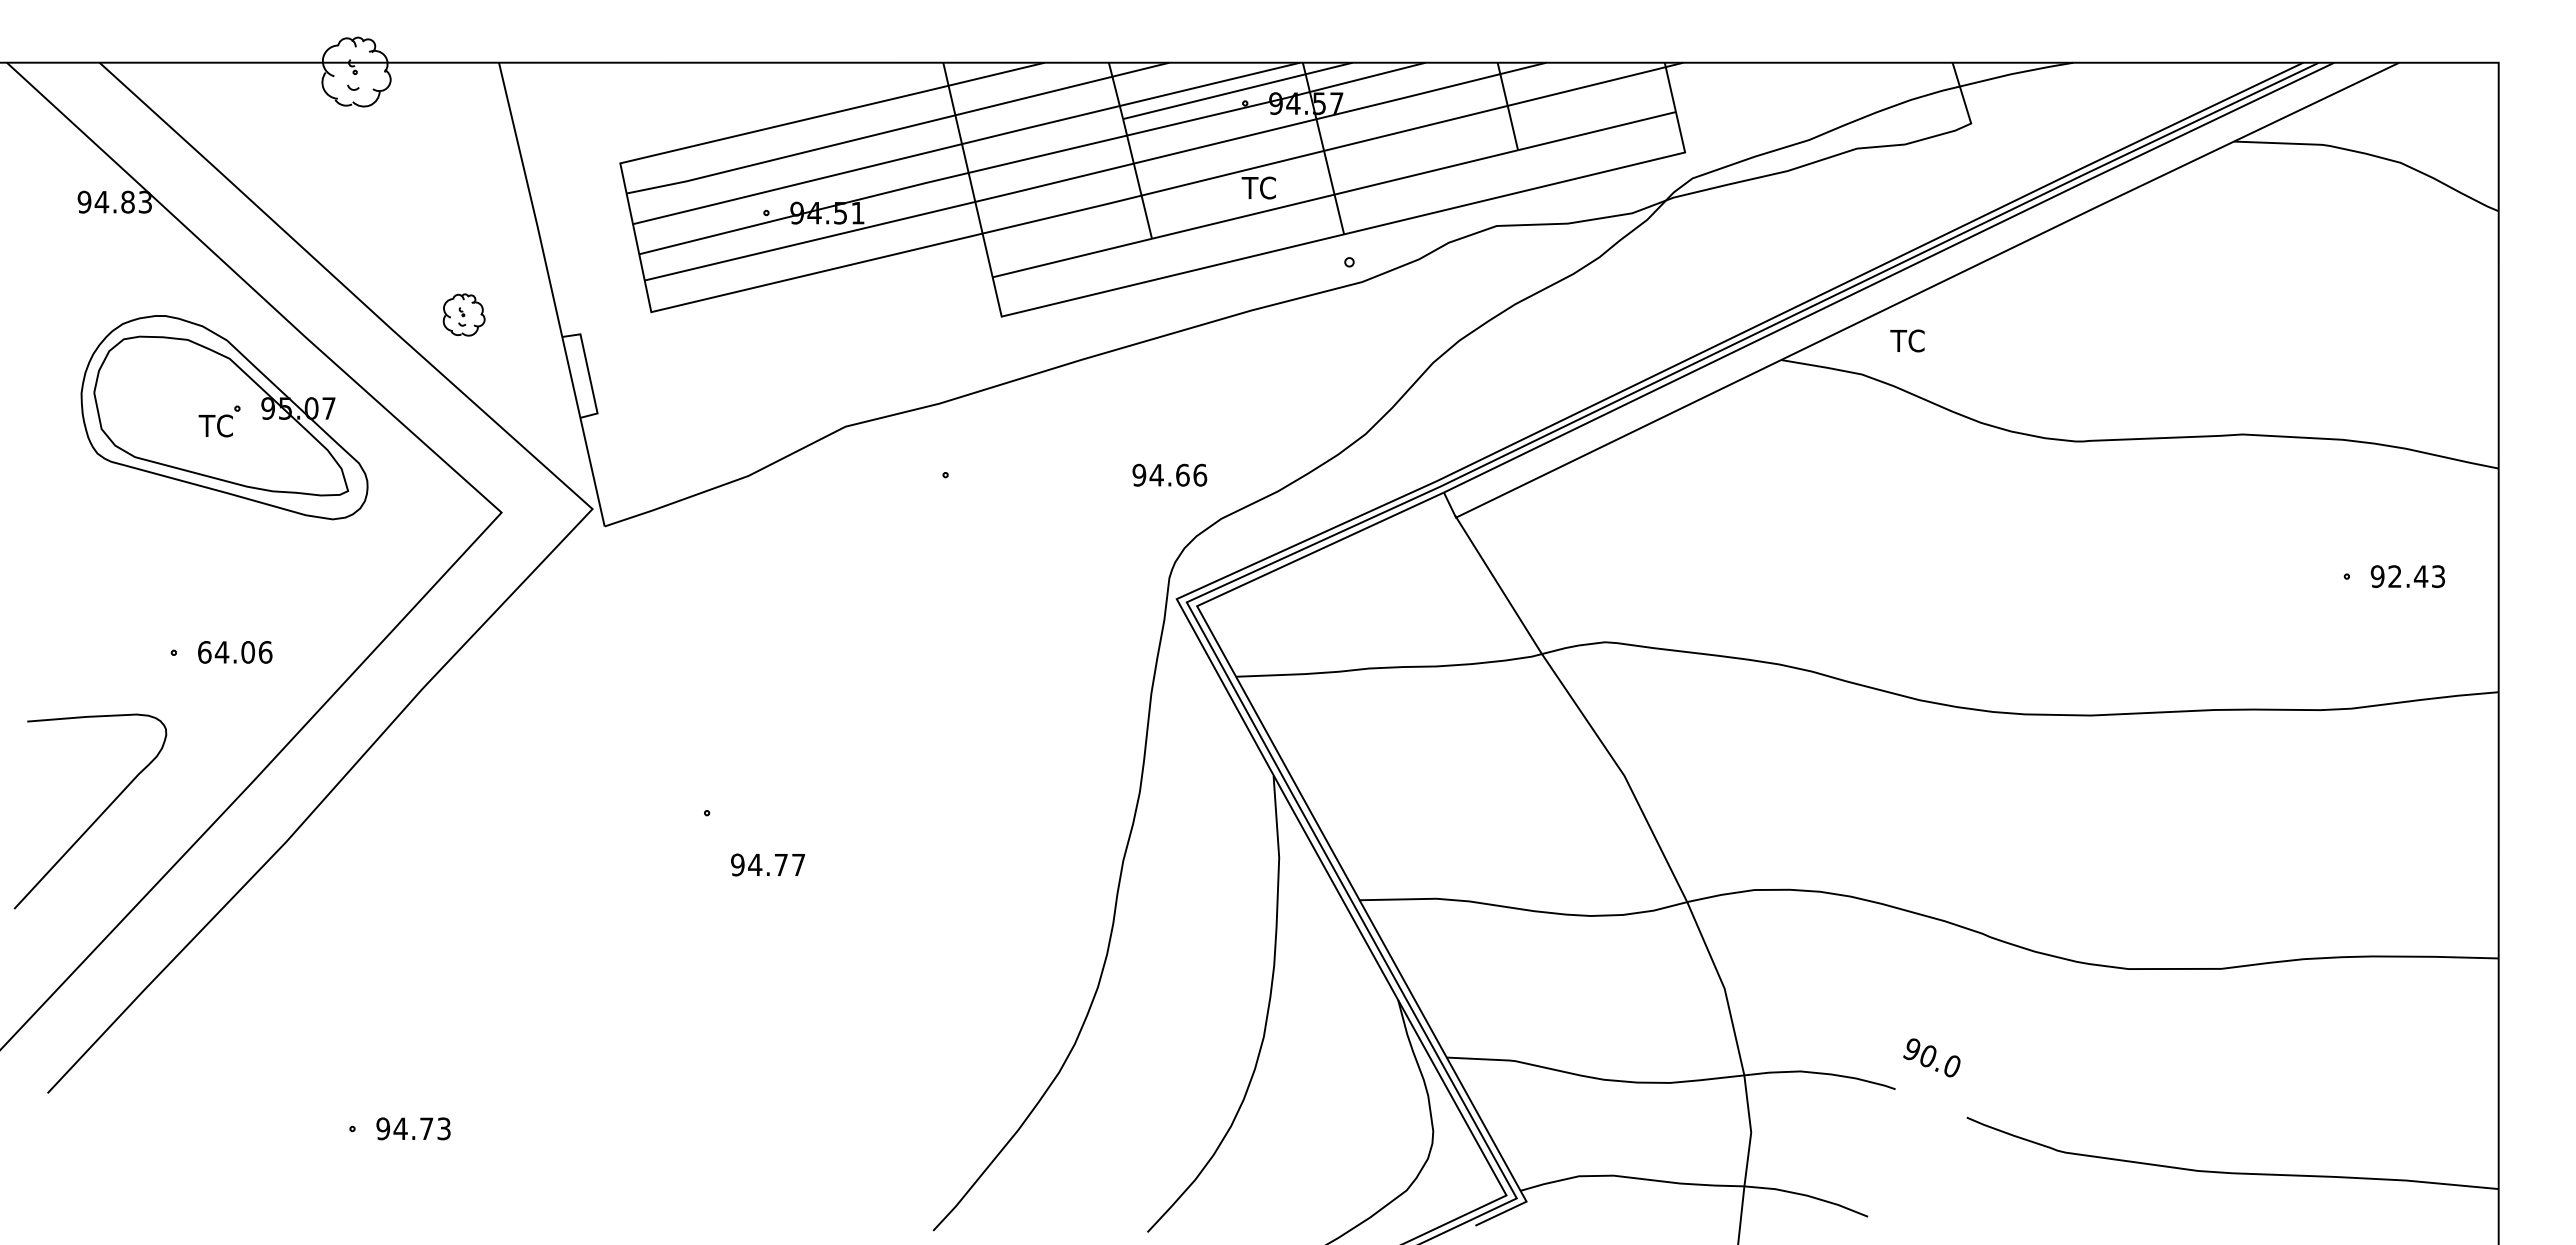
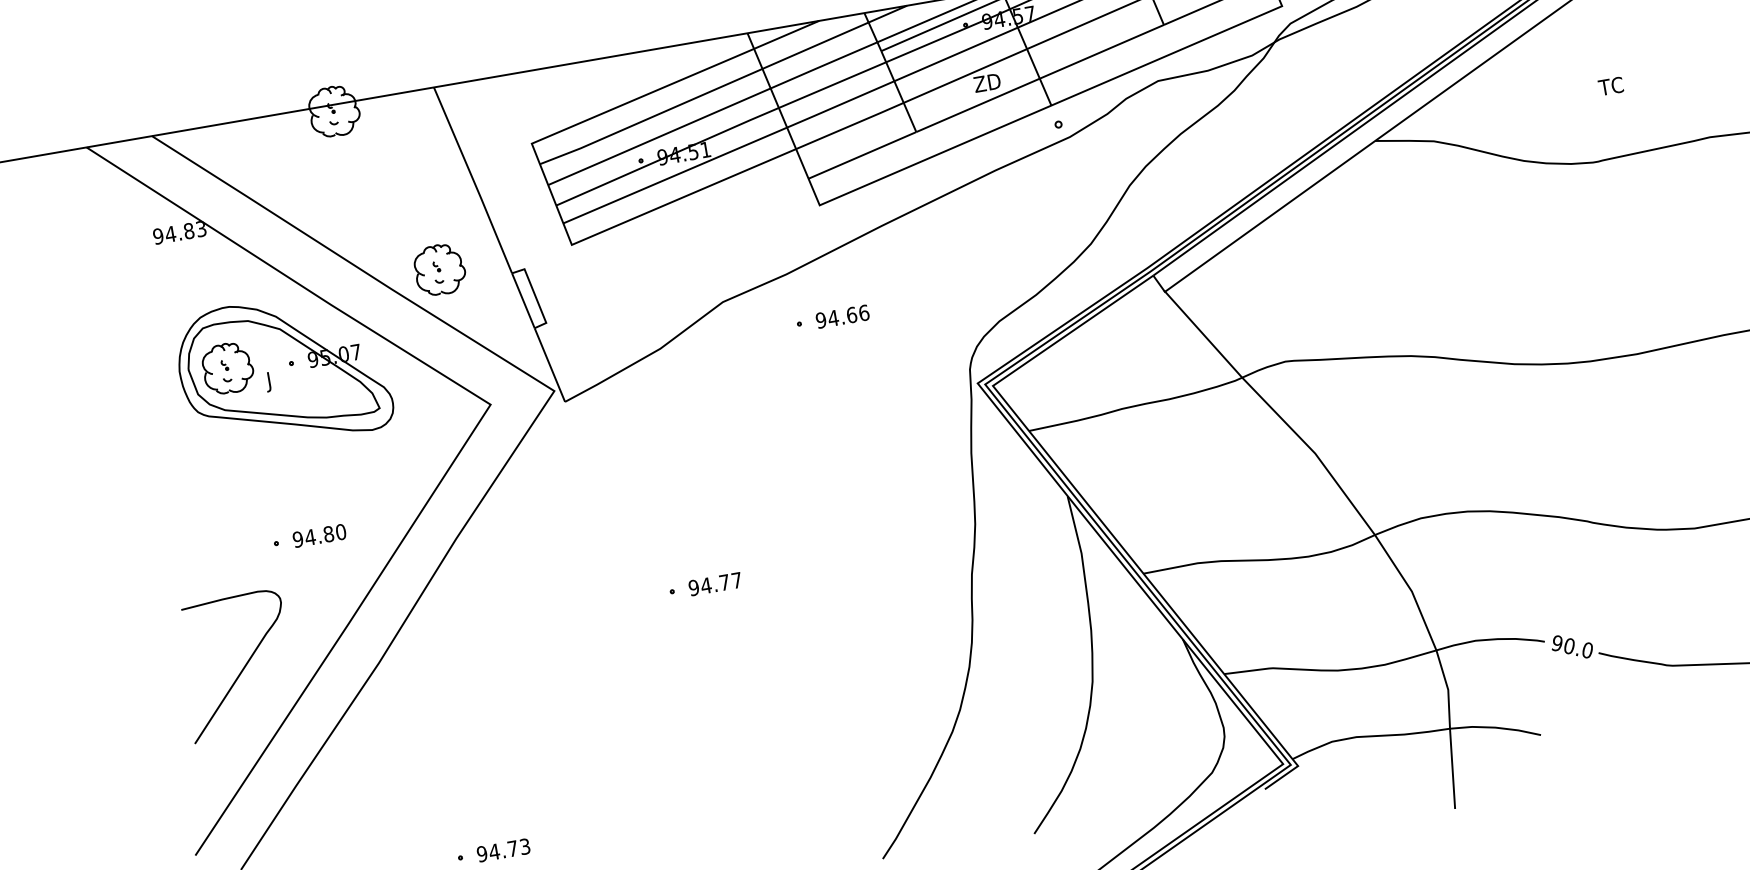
text: (1260, 187) -> (986, 82), TC -> ZD
part: (464, 314) -> (440, 269), size x1.67
text: (1907, 340) -> (1610, 86), moved
part: (149, 400) -> (228, 368), added
text: (214, 428) -> (277, 380), TC -> J
text: (1169, 474) -> (842, 316), moved
text: (234, 652) -> (319, 535), 64.06 -> 94.80
text: (767, 864) -> (714, 583), moved
text: (1931, 1057) -> (1571, 646), moved

